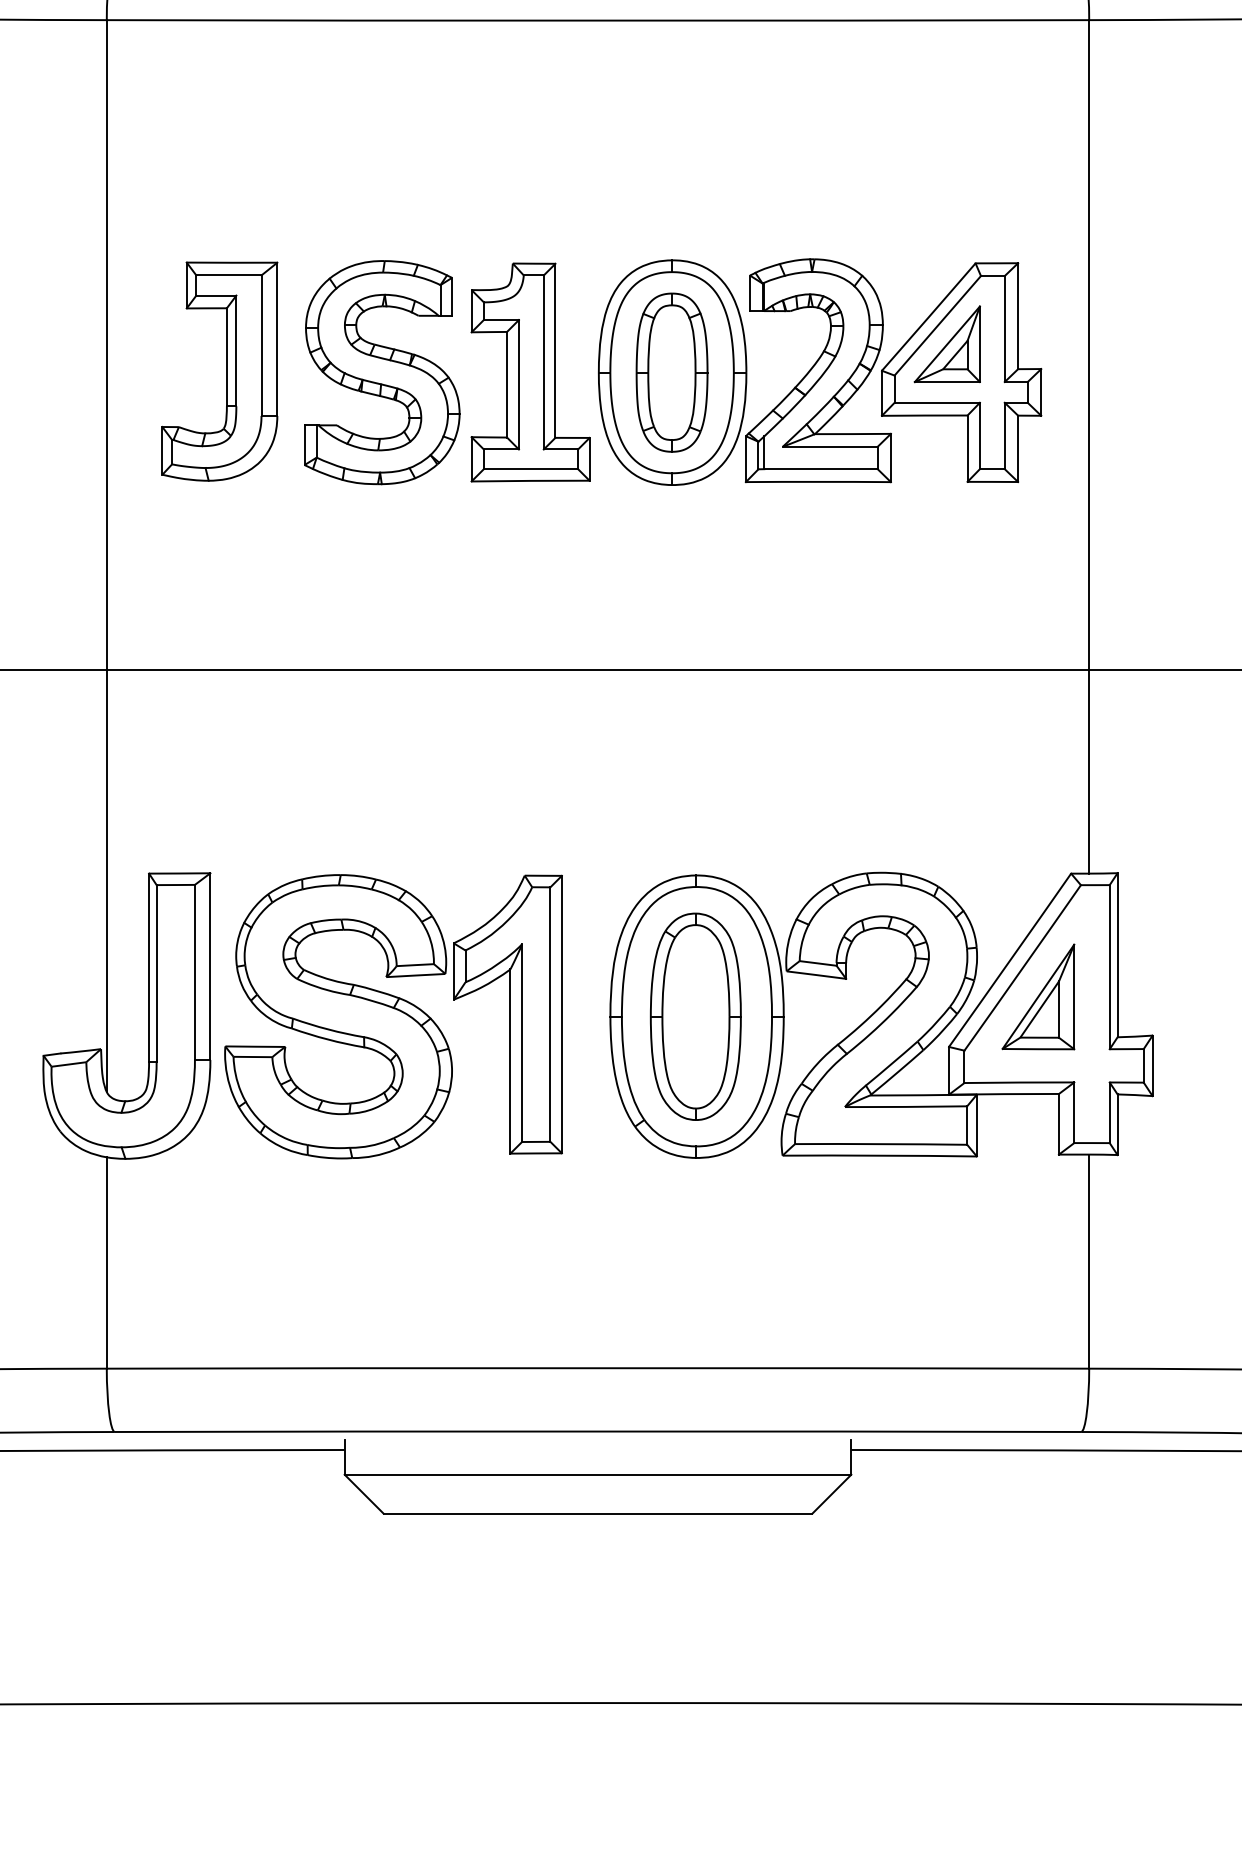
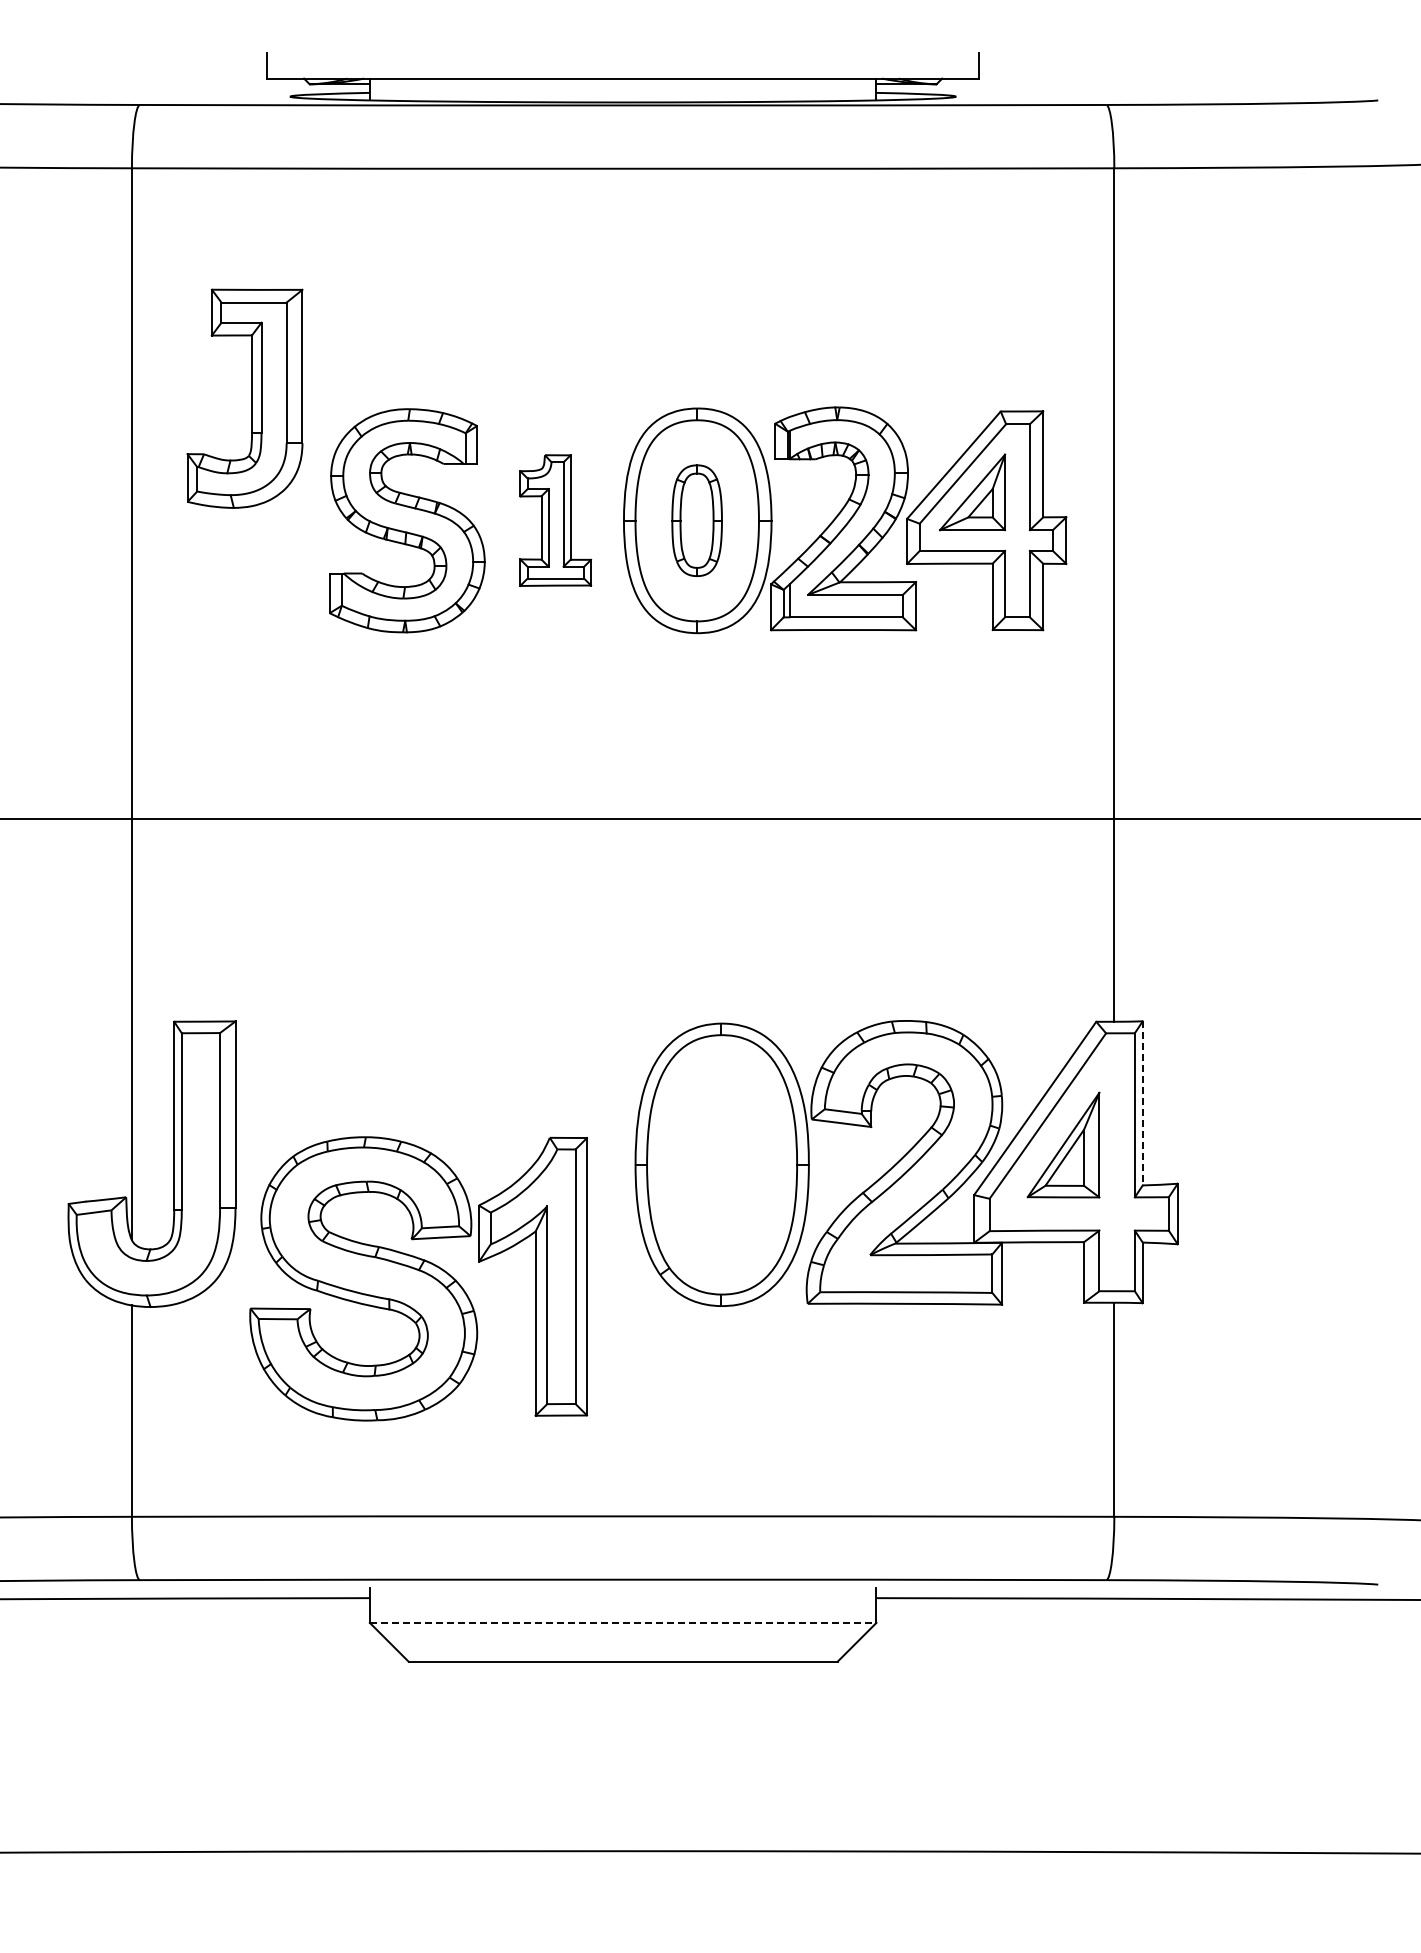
part: (226, 371) -> (251, 398), moved
part: (530, 372) -> (555, 520), size x0.6
part: (671, 372) -> (696, 520), size x0.7
line: (1117, 955) -> (1142, 1103), solid -> dashed
part: (393, 1016) -> (418, 1278), moved
part: (695, 1016) -> (720, 1164), removed
line: (598, 1474) -> (623, 1622), solid -> dashed

